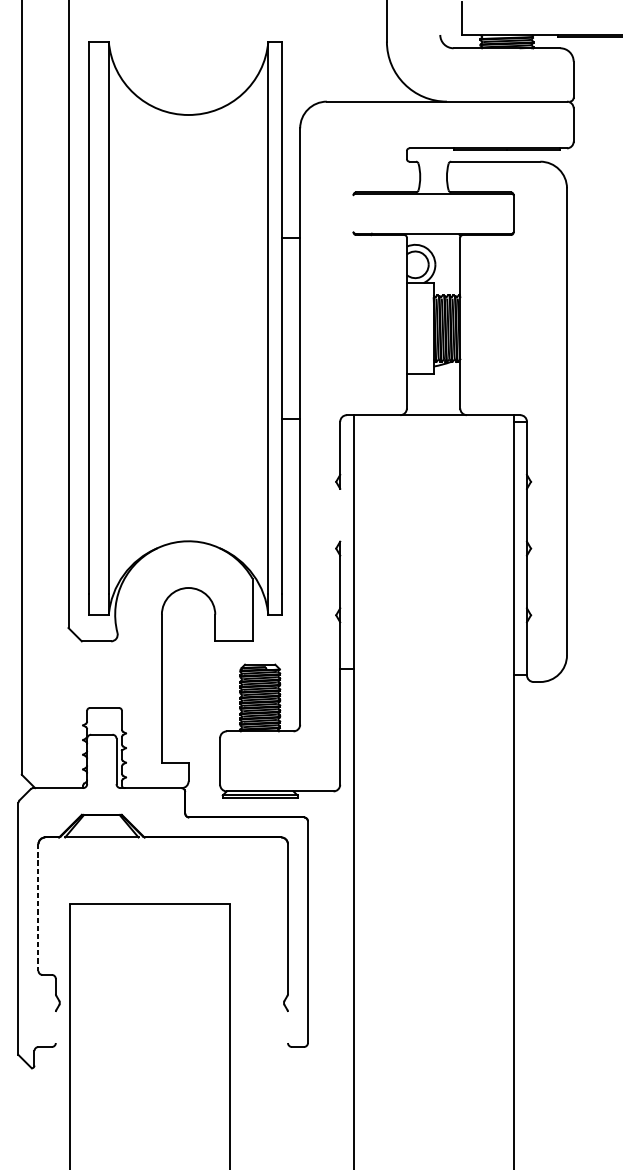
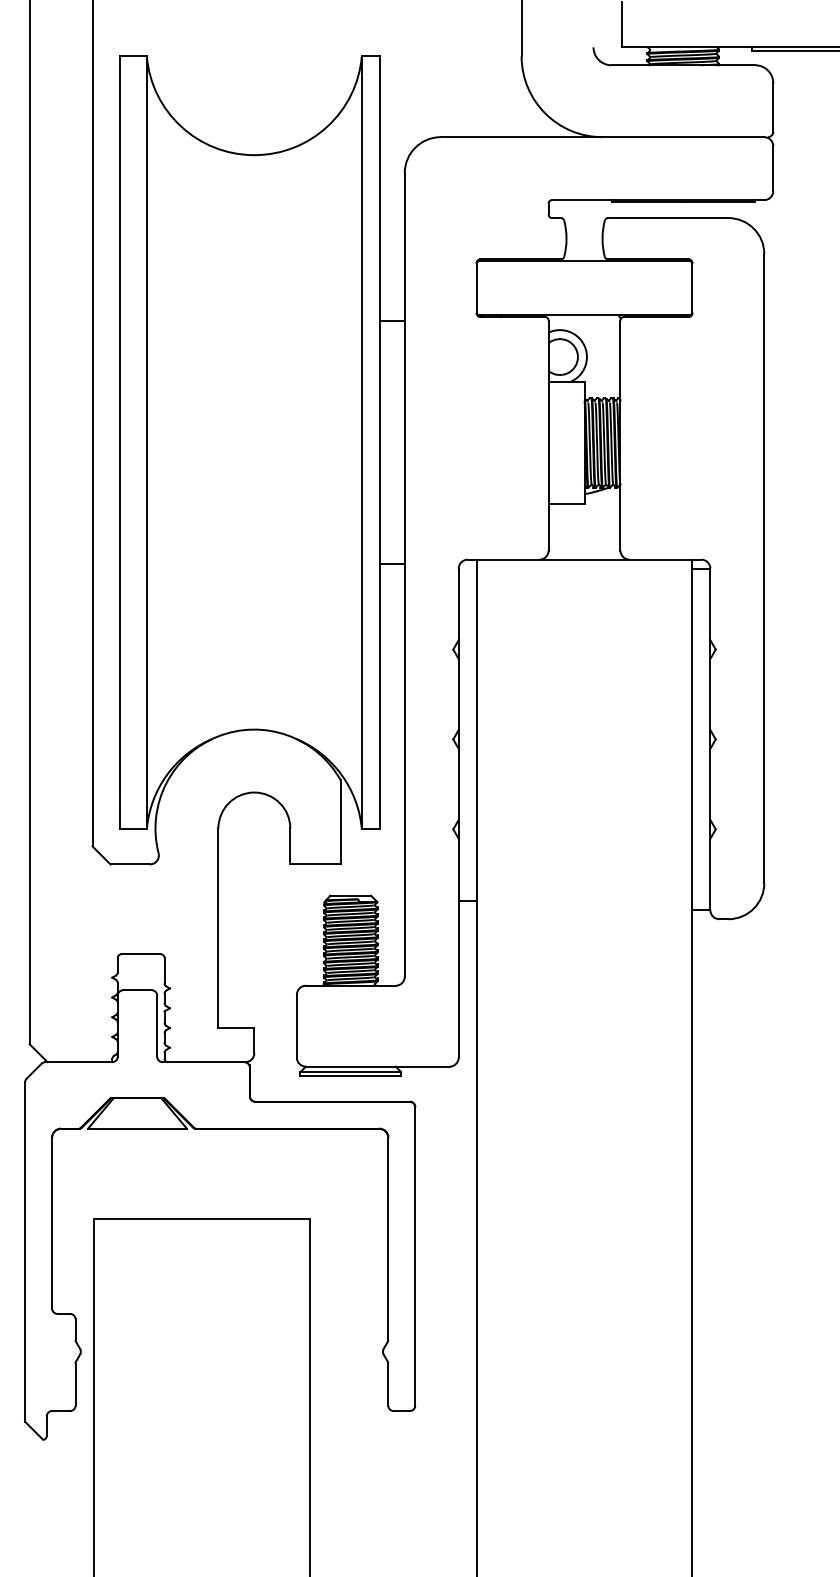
line: (353, 213) -> (476, 288), added
line: (340, 515) -> (458, 694), added
line: (38, 907) -> (52, 1223), dashed -> solid
line: (55, 1027) -> (75, 1384), added
line: (288, 1027) -> (388, 1384), added

